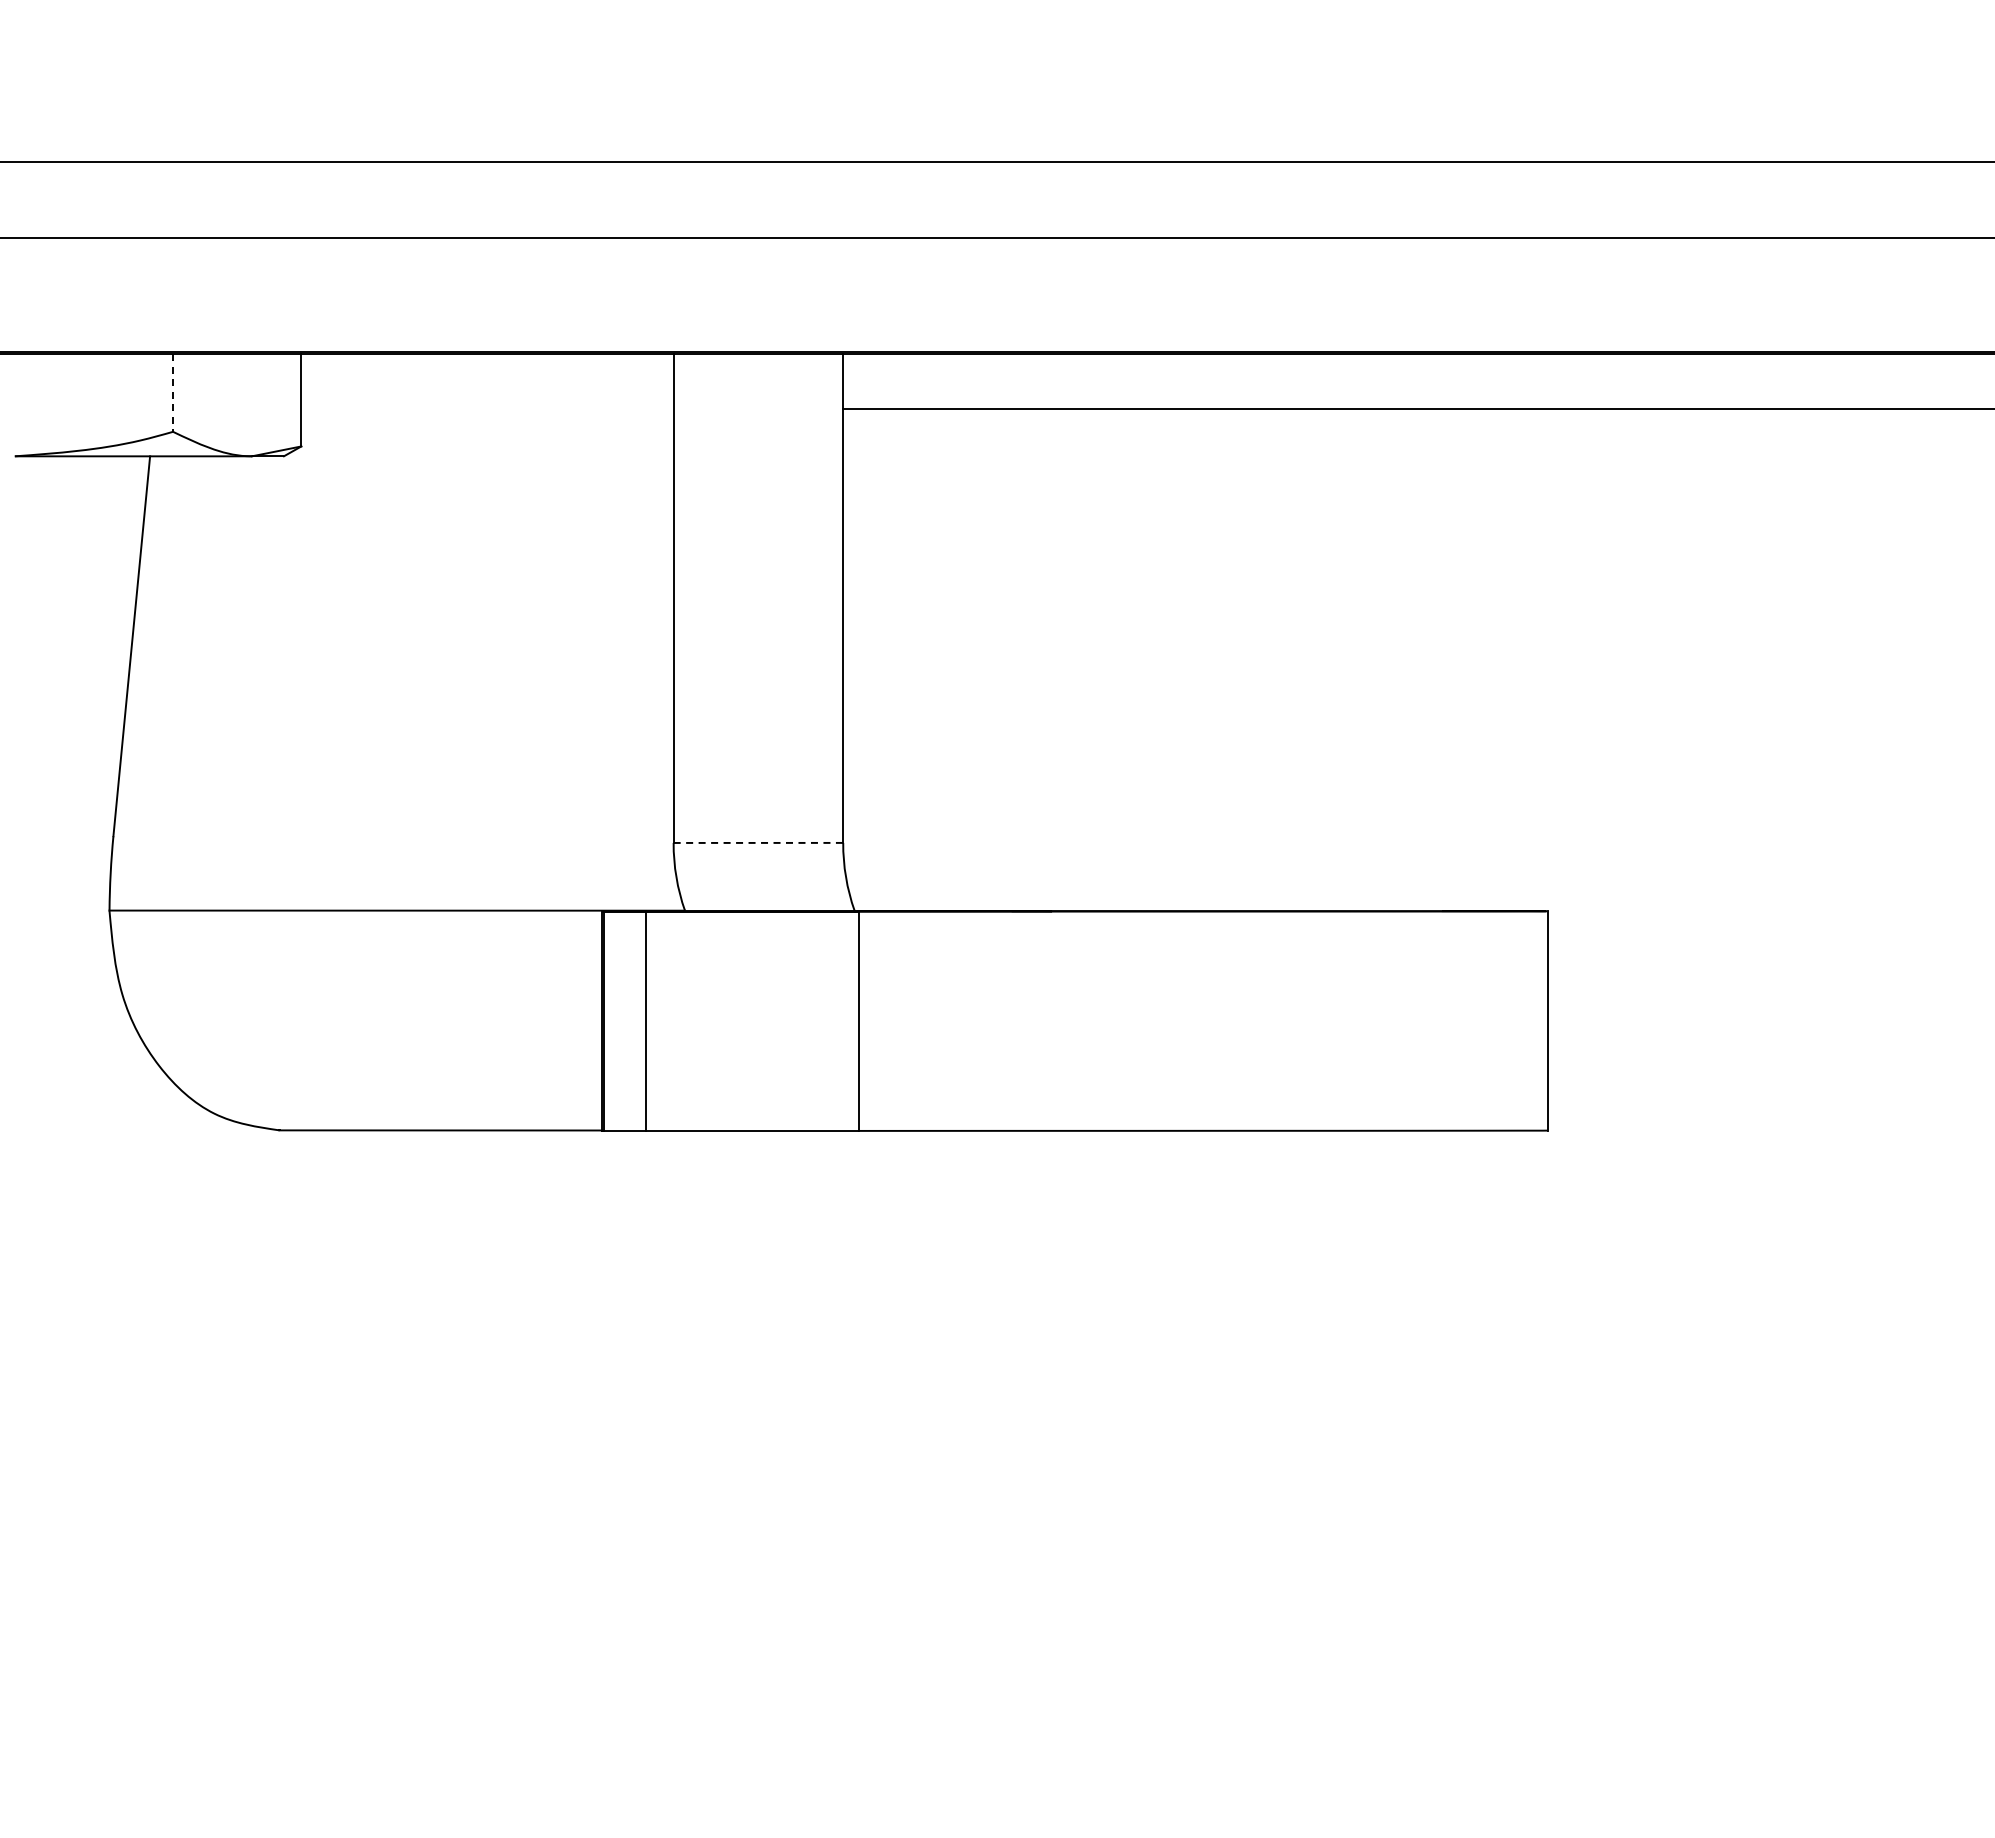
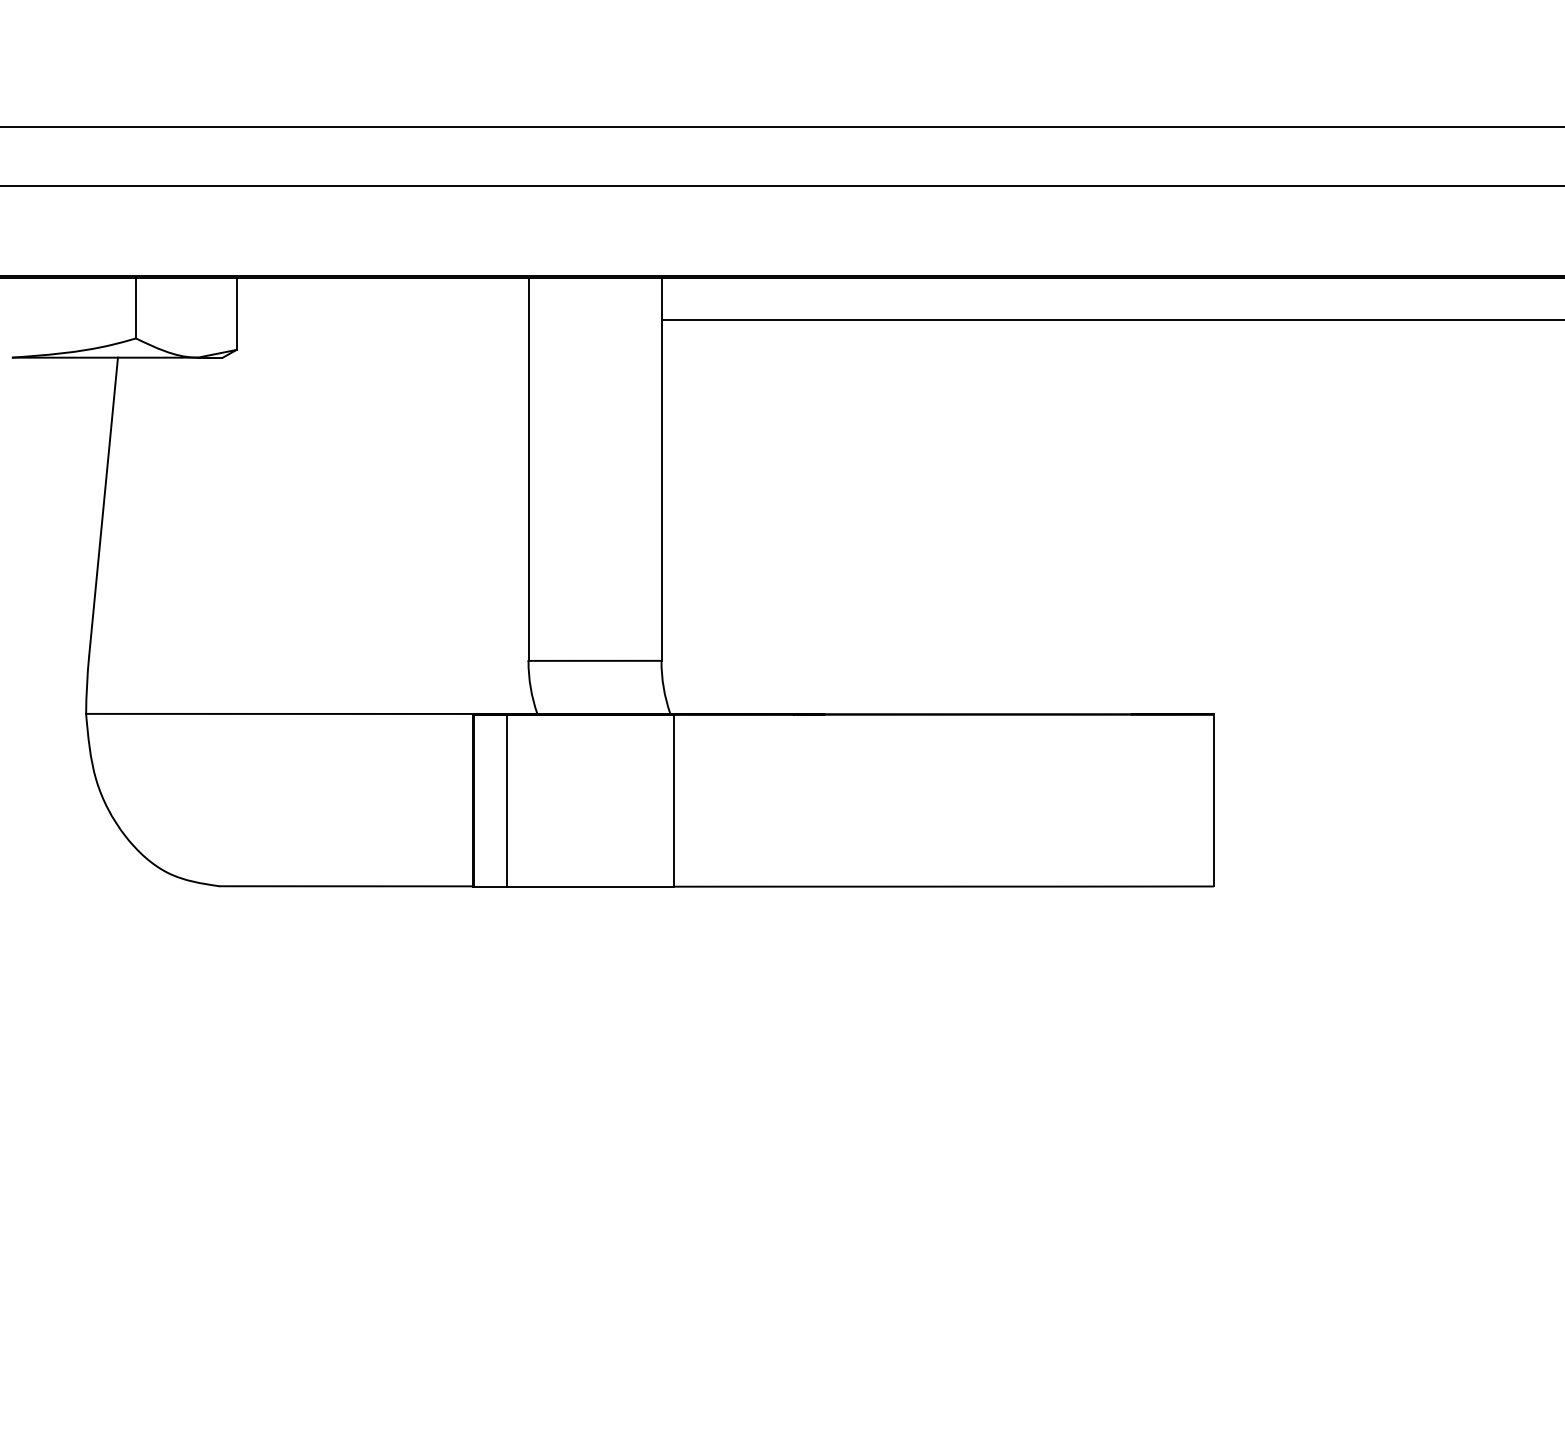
line: (173, 393) -> (136, 308), dashed -> solid
line: (758, 842) -> (595, 660), dashed -> solid

